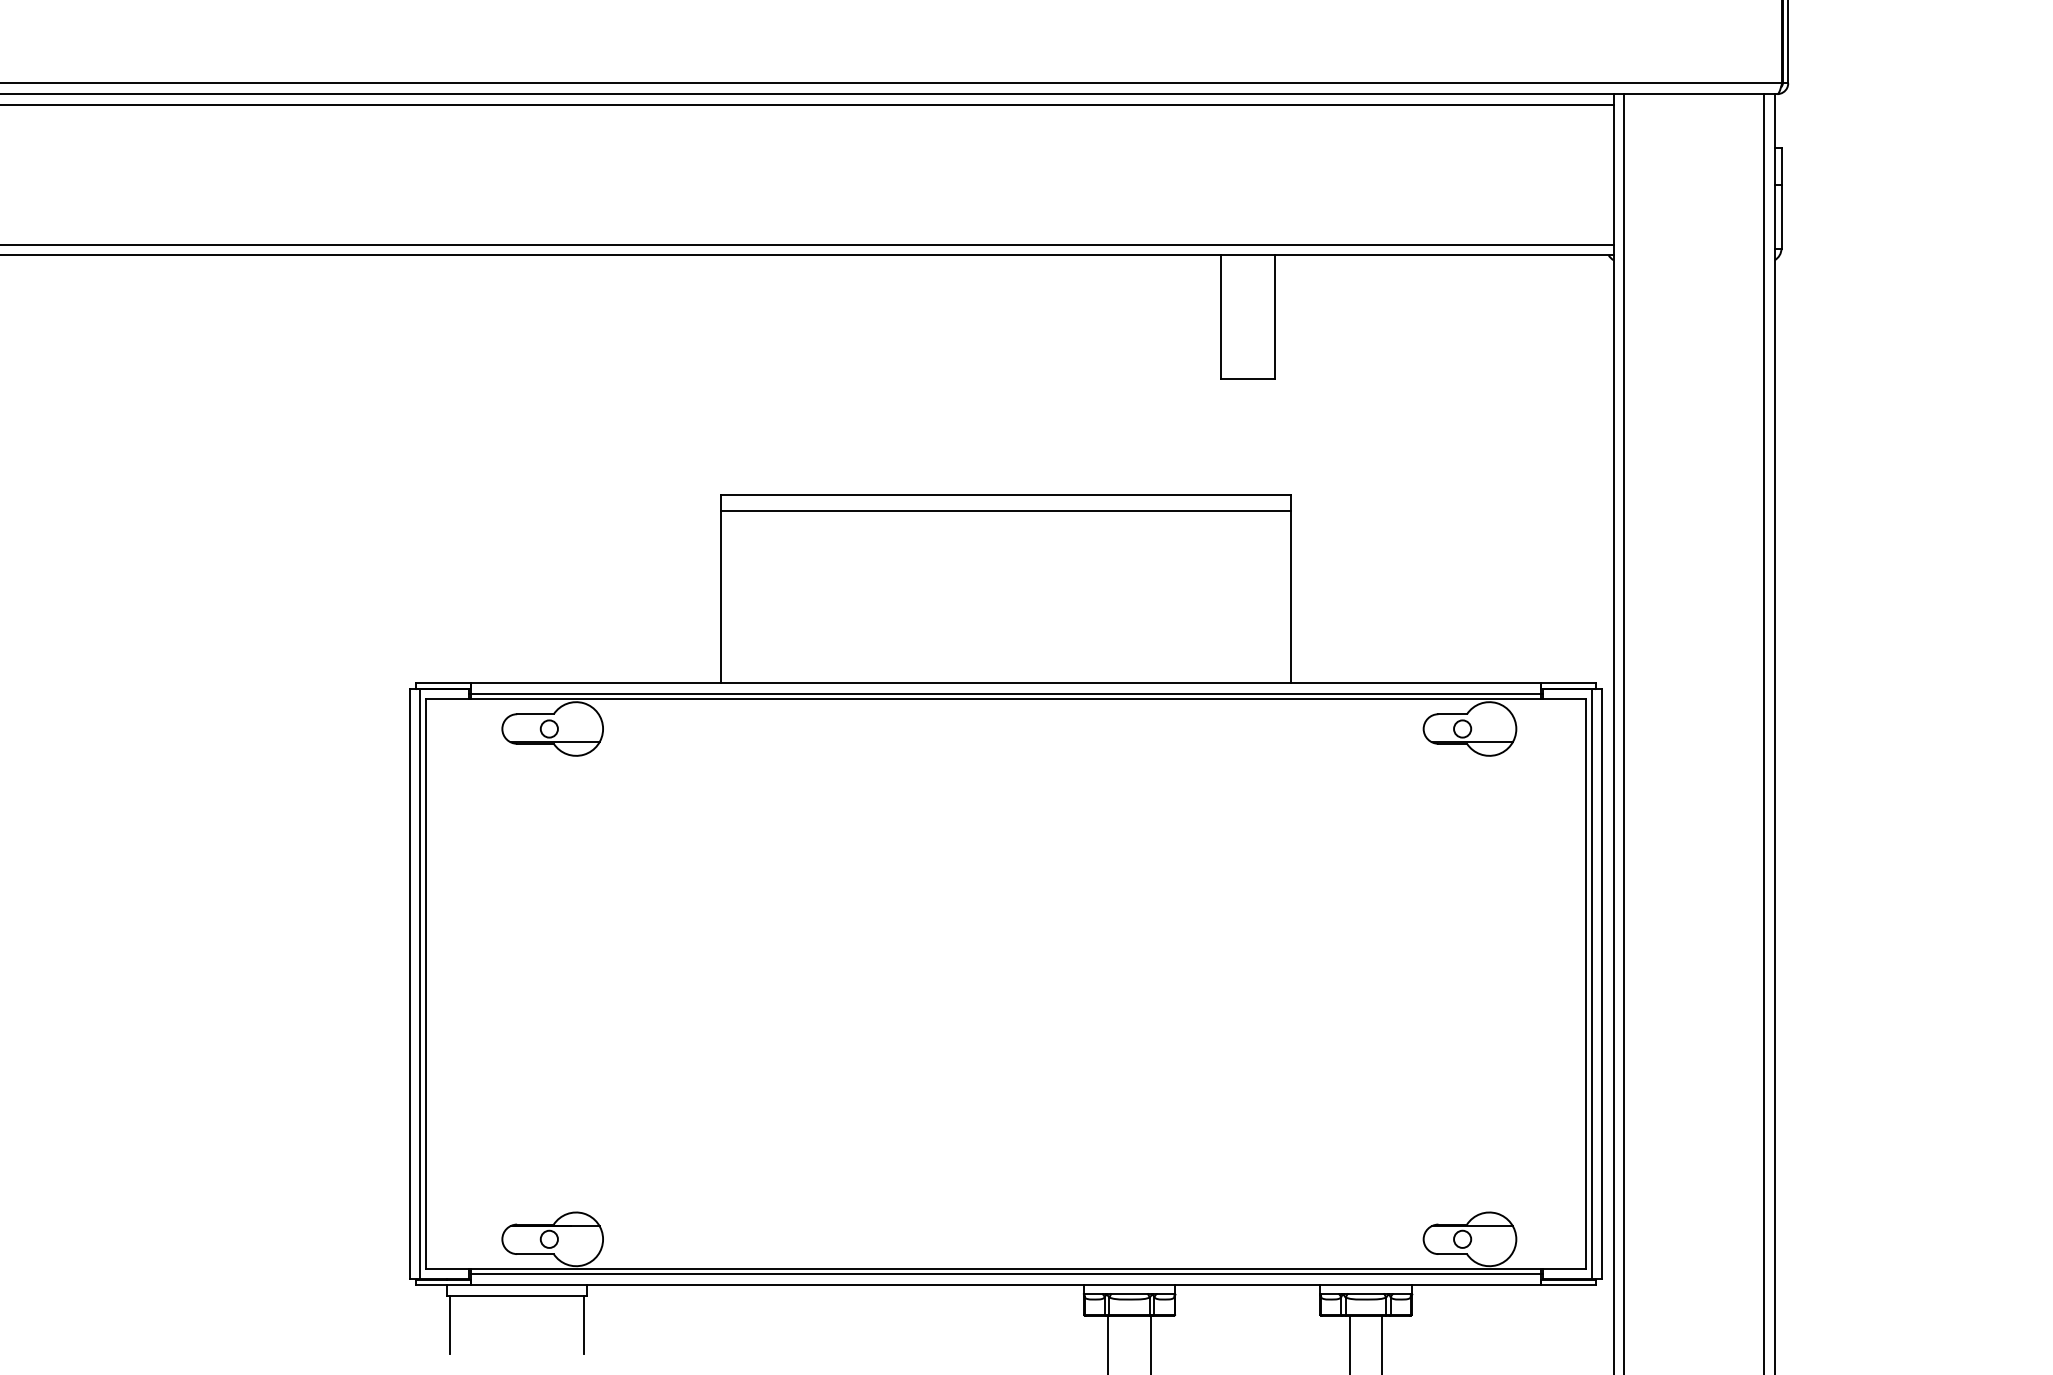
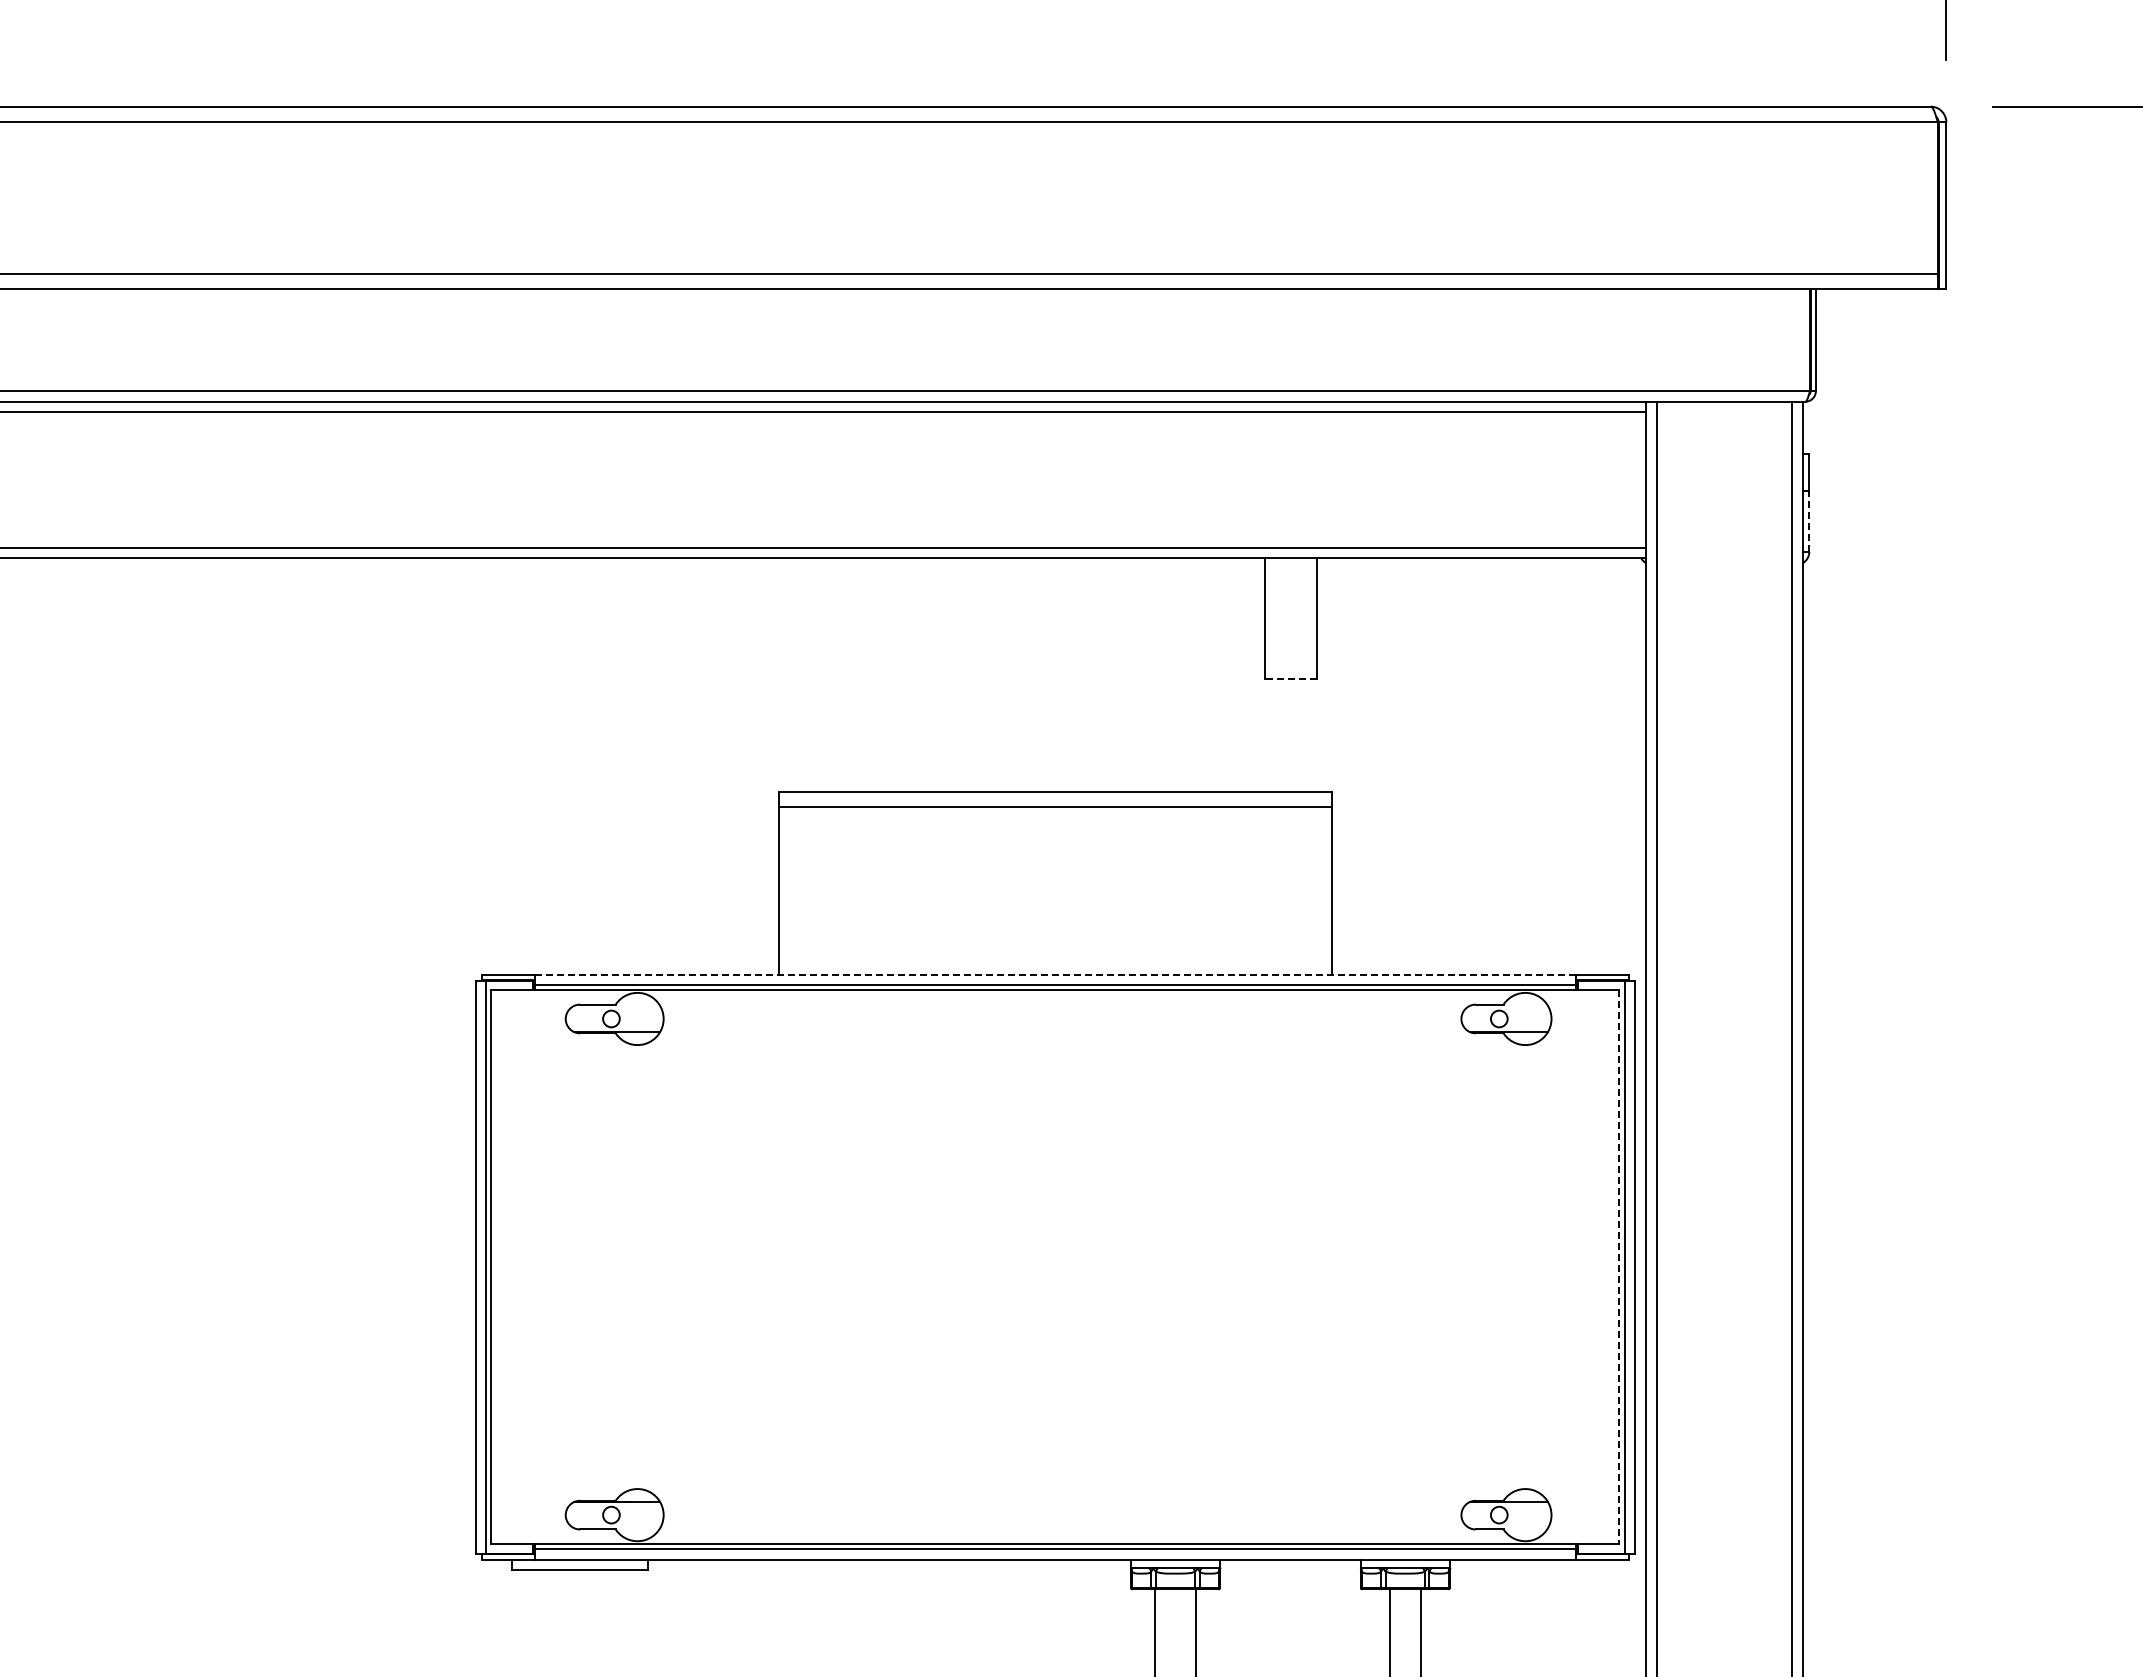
line: (1781, 217) -> (1809, 521), solid -> dashed
line: (1247, 378) -> (1290, 678), solid -> dashed
line: (1006, 683) -> (1055, 974), solid -> dashed
line: (1586, 984) -> (1619, 1267), solid -> dashed
line: (449, 1324) -> (514, 1597), removed
line: (584, 1324) -> (645, 1597), removed

